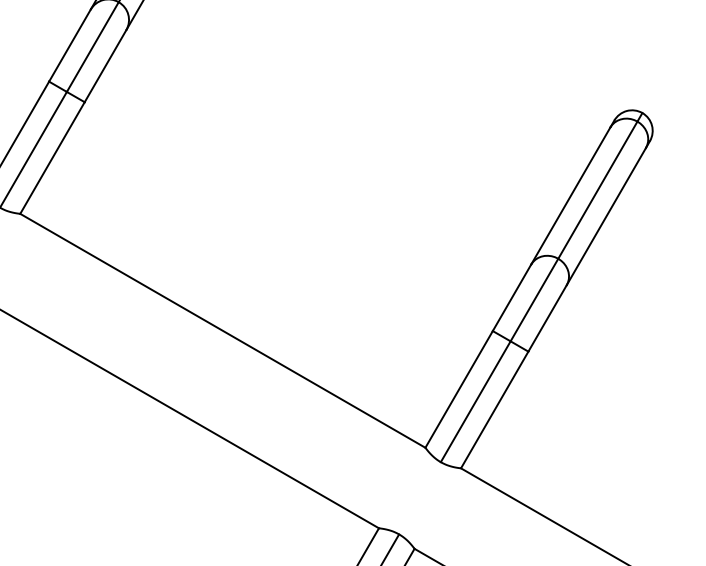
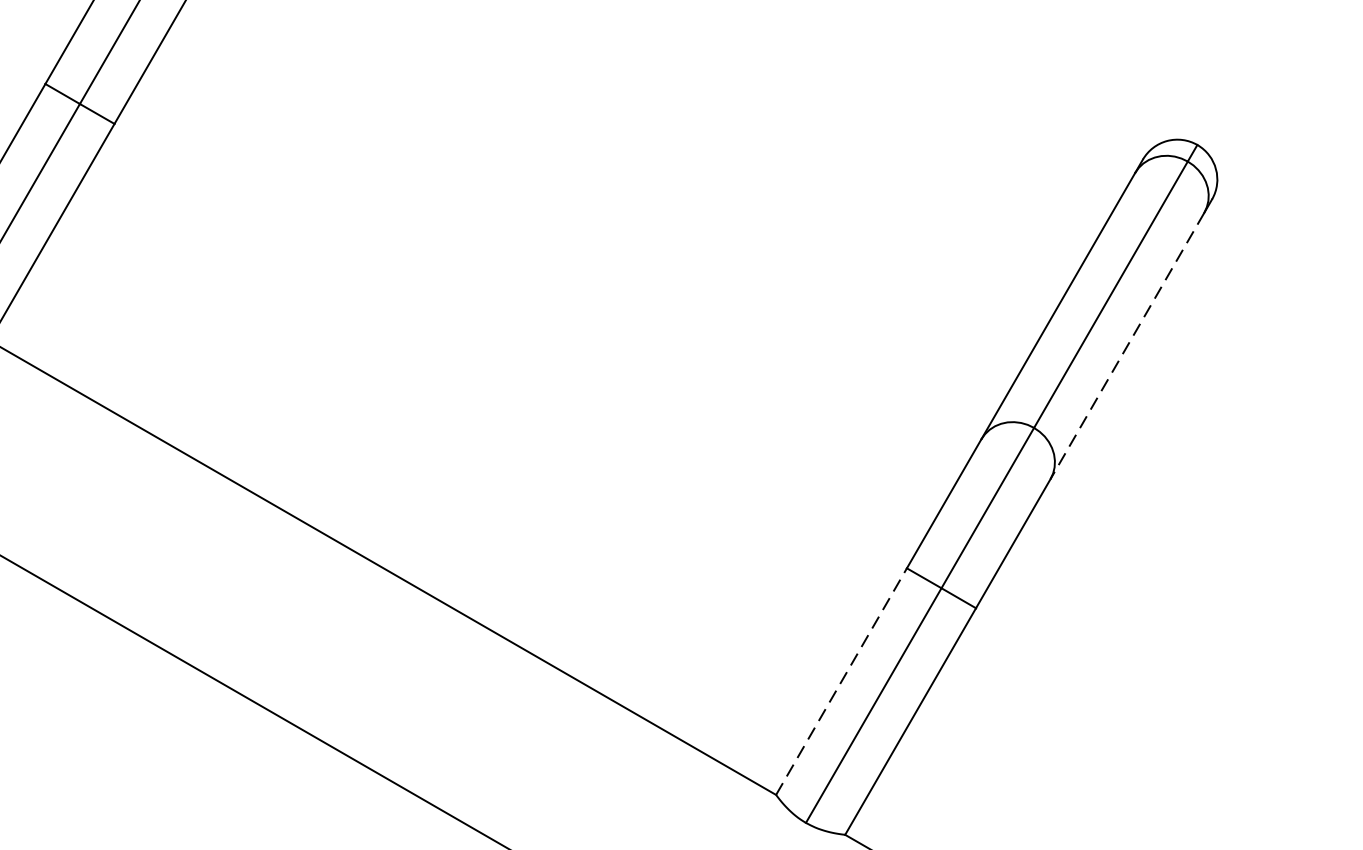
line: (606, 217) -> (1127, 347), solid -> dashed
line: (459, 389) -> (842, 681), solid -> dashed

